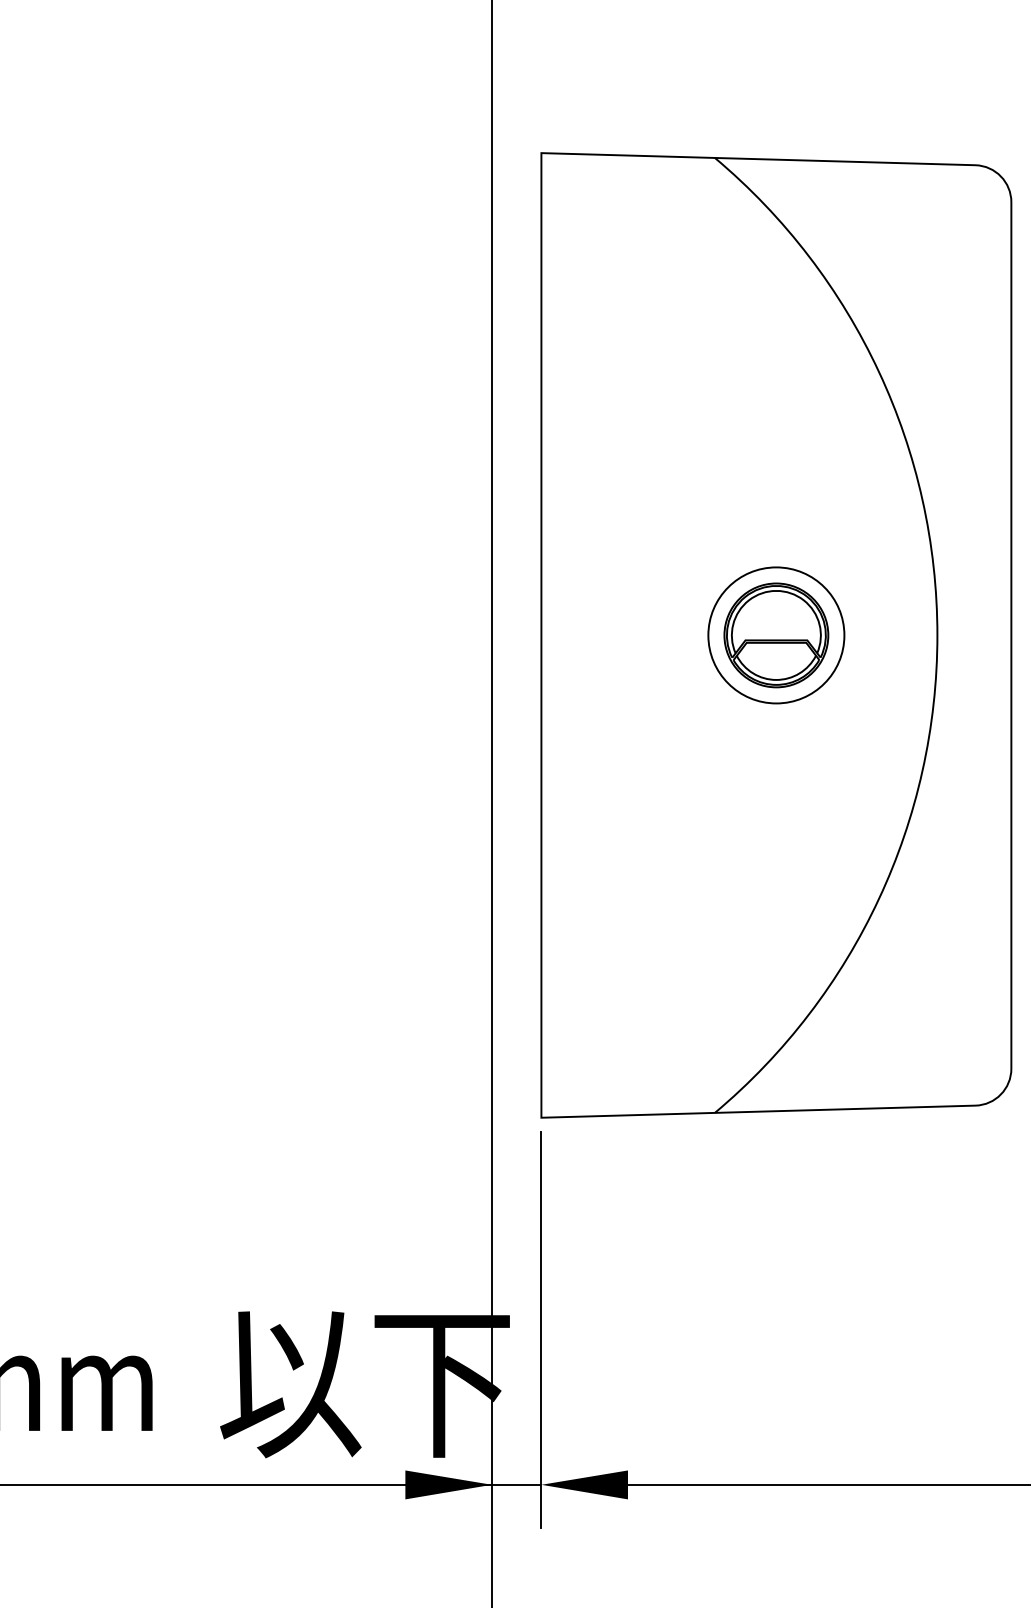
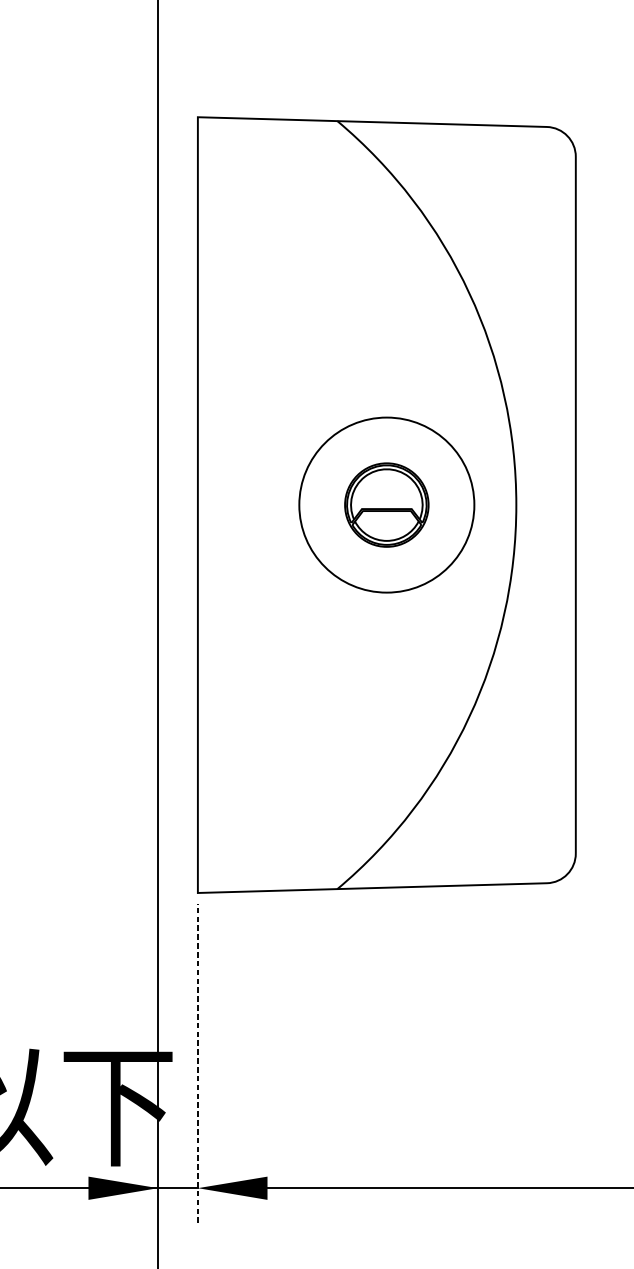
circle: (776, 635) -> (386, 505), size x1.6
line: (541, 1329) -> (197, 1063), solid -> dashed

